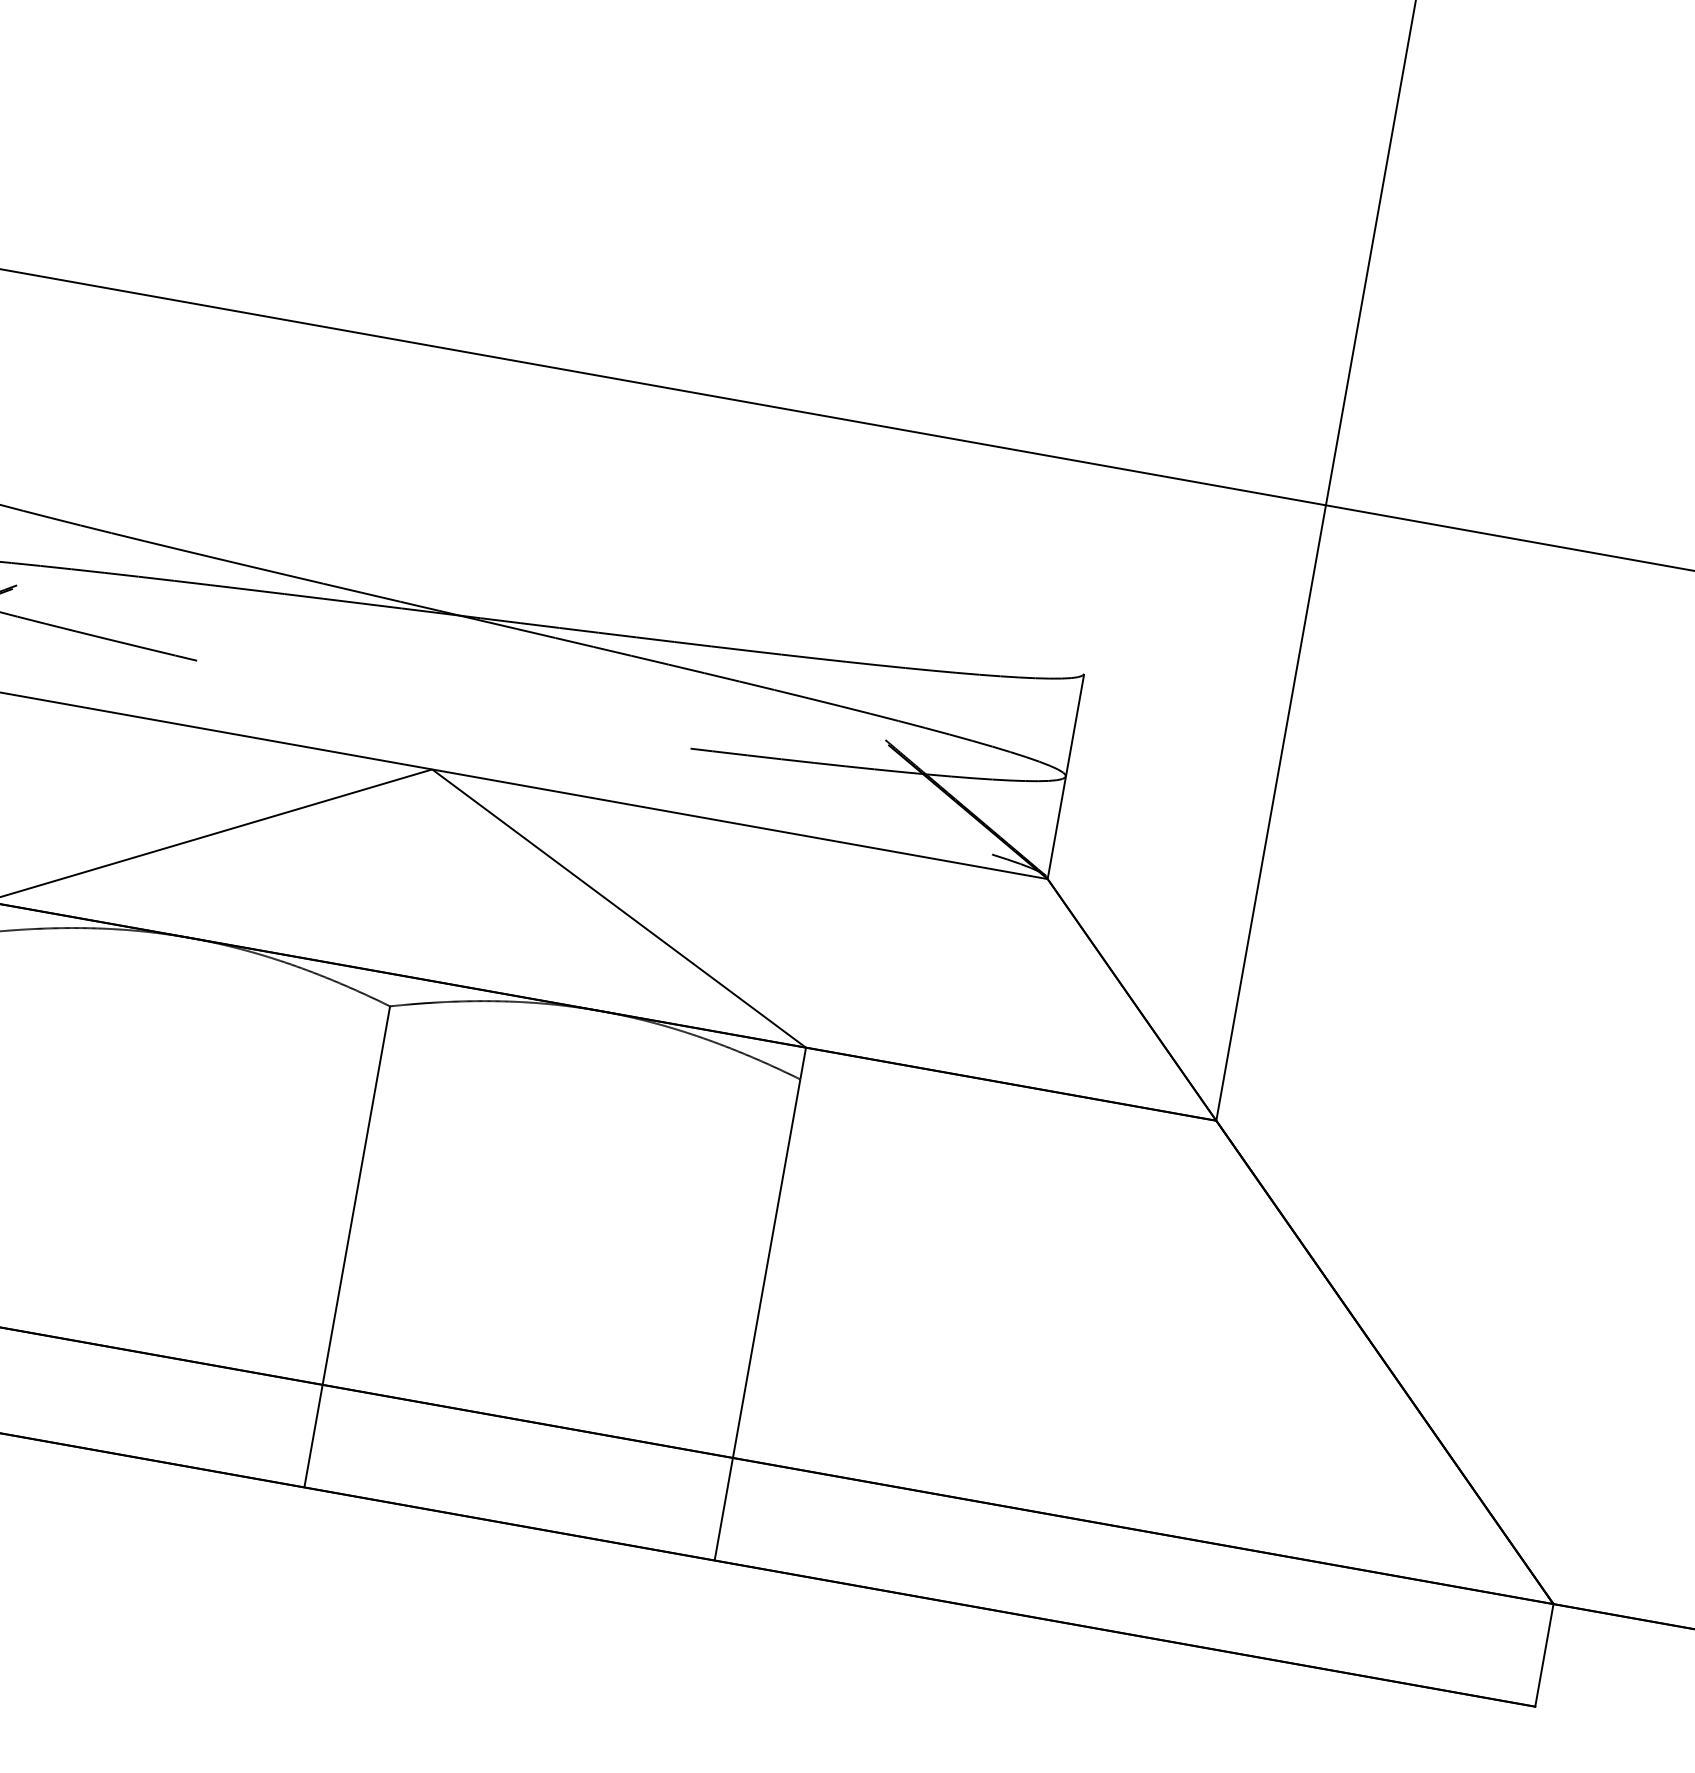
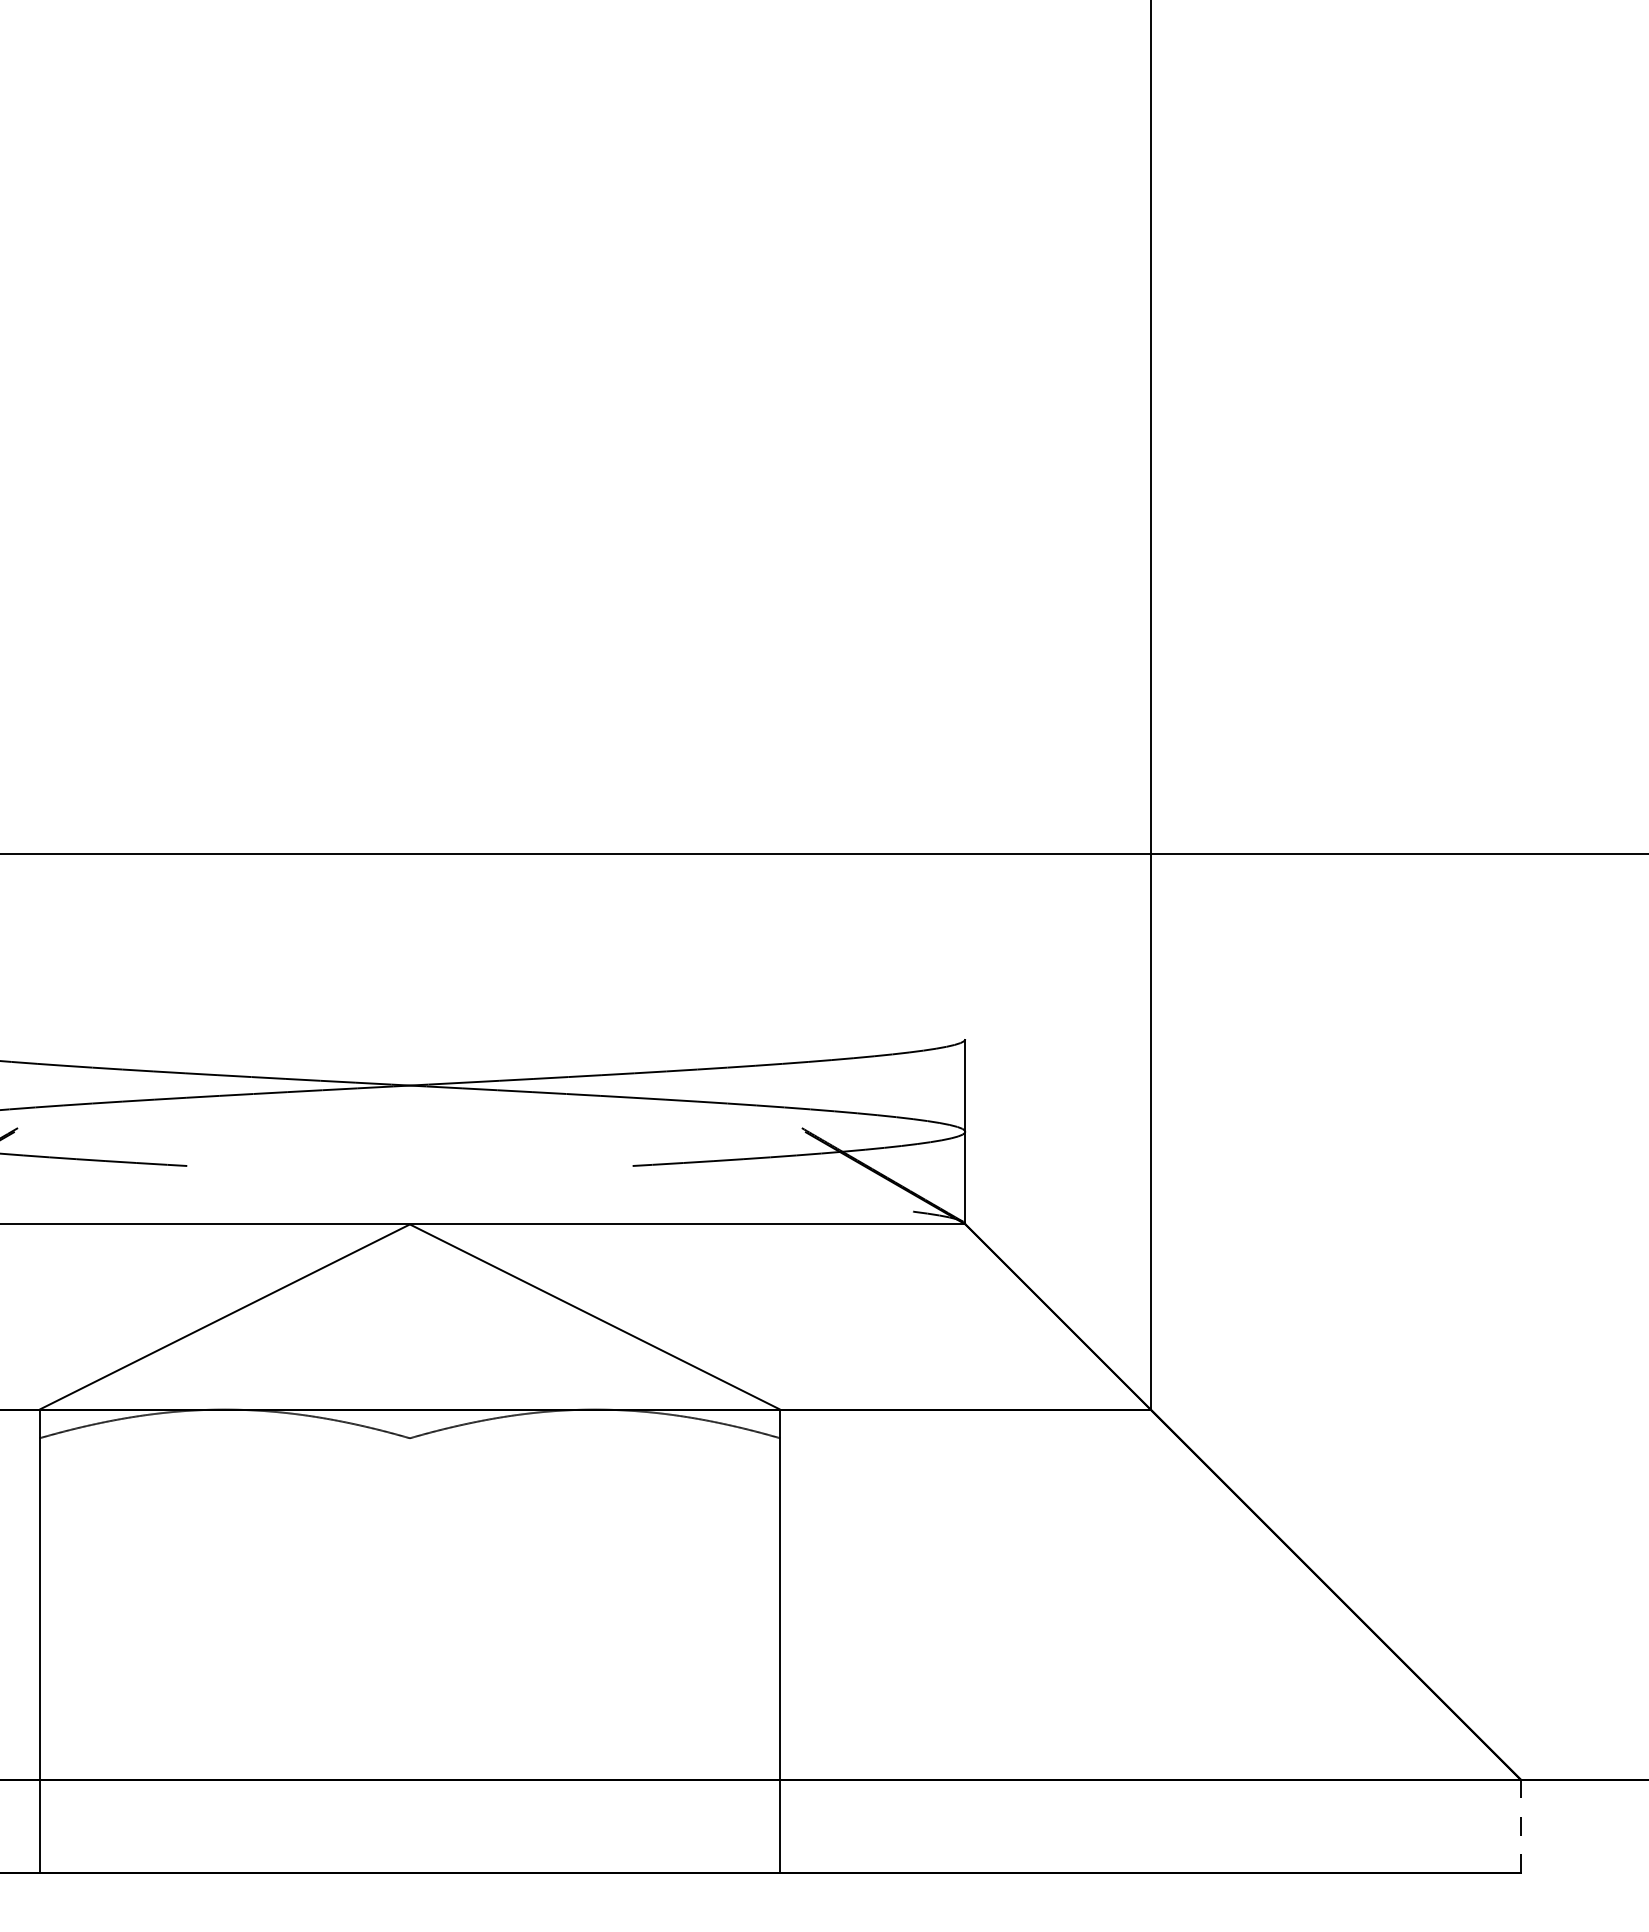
line: (346, 1246) -> (409, 1655), removed
line: (1545, 1654) -> (1521, 1825), solid -> dashed

